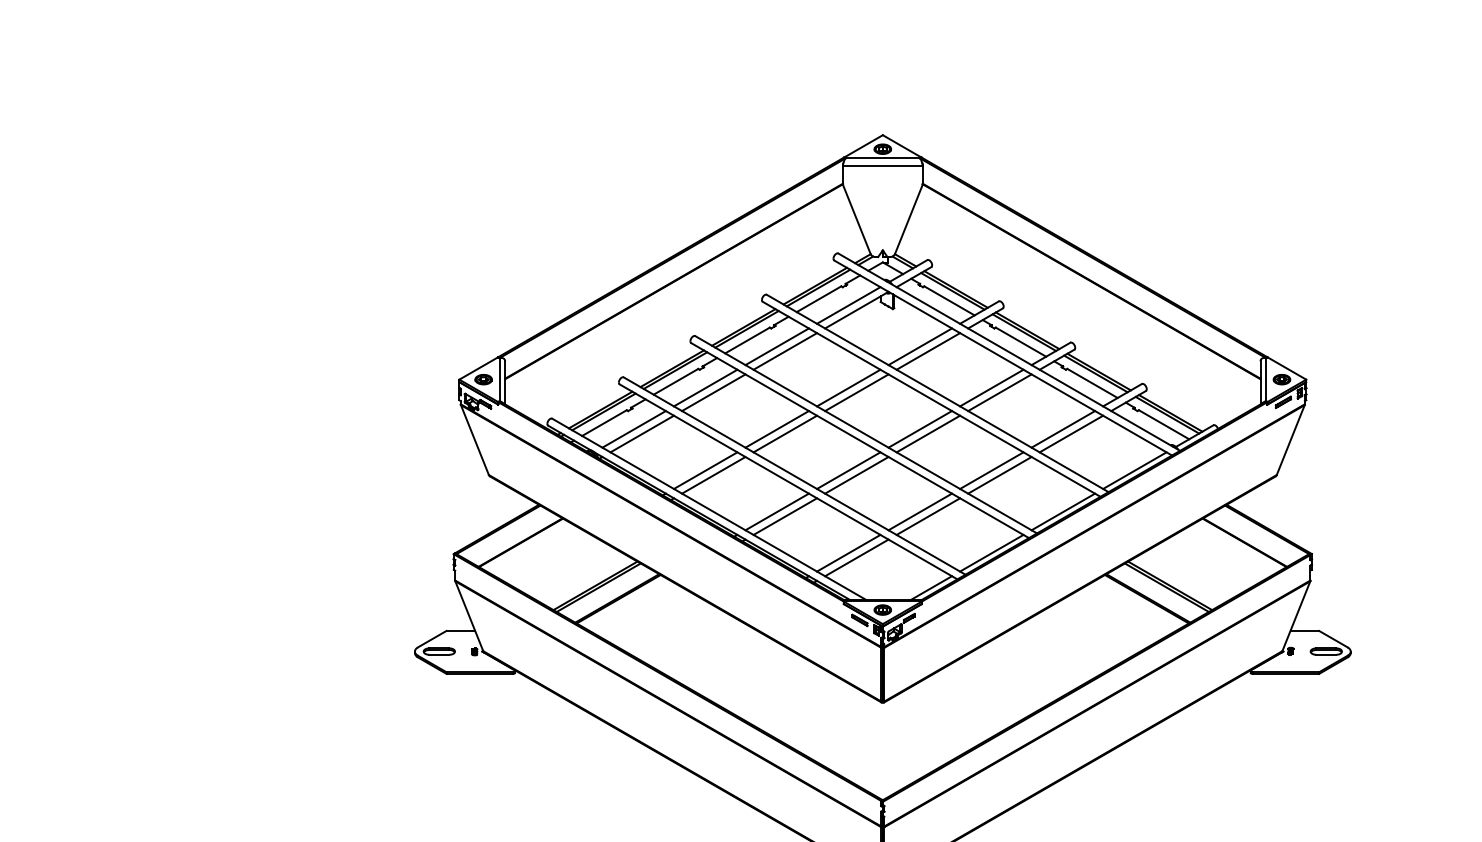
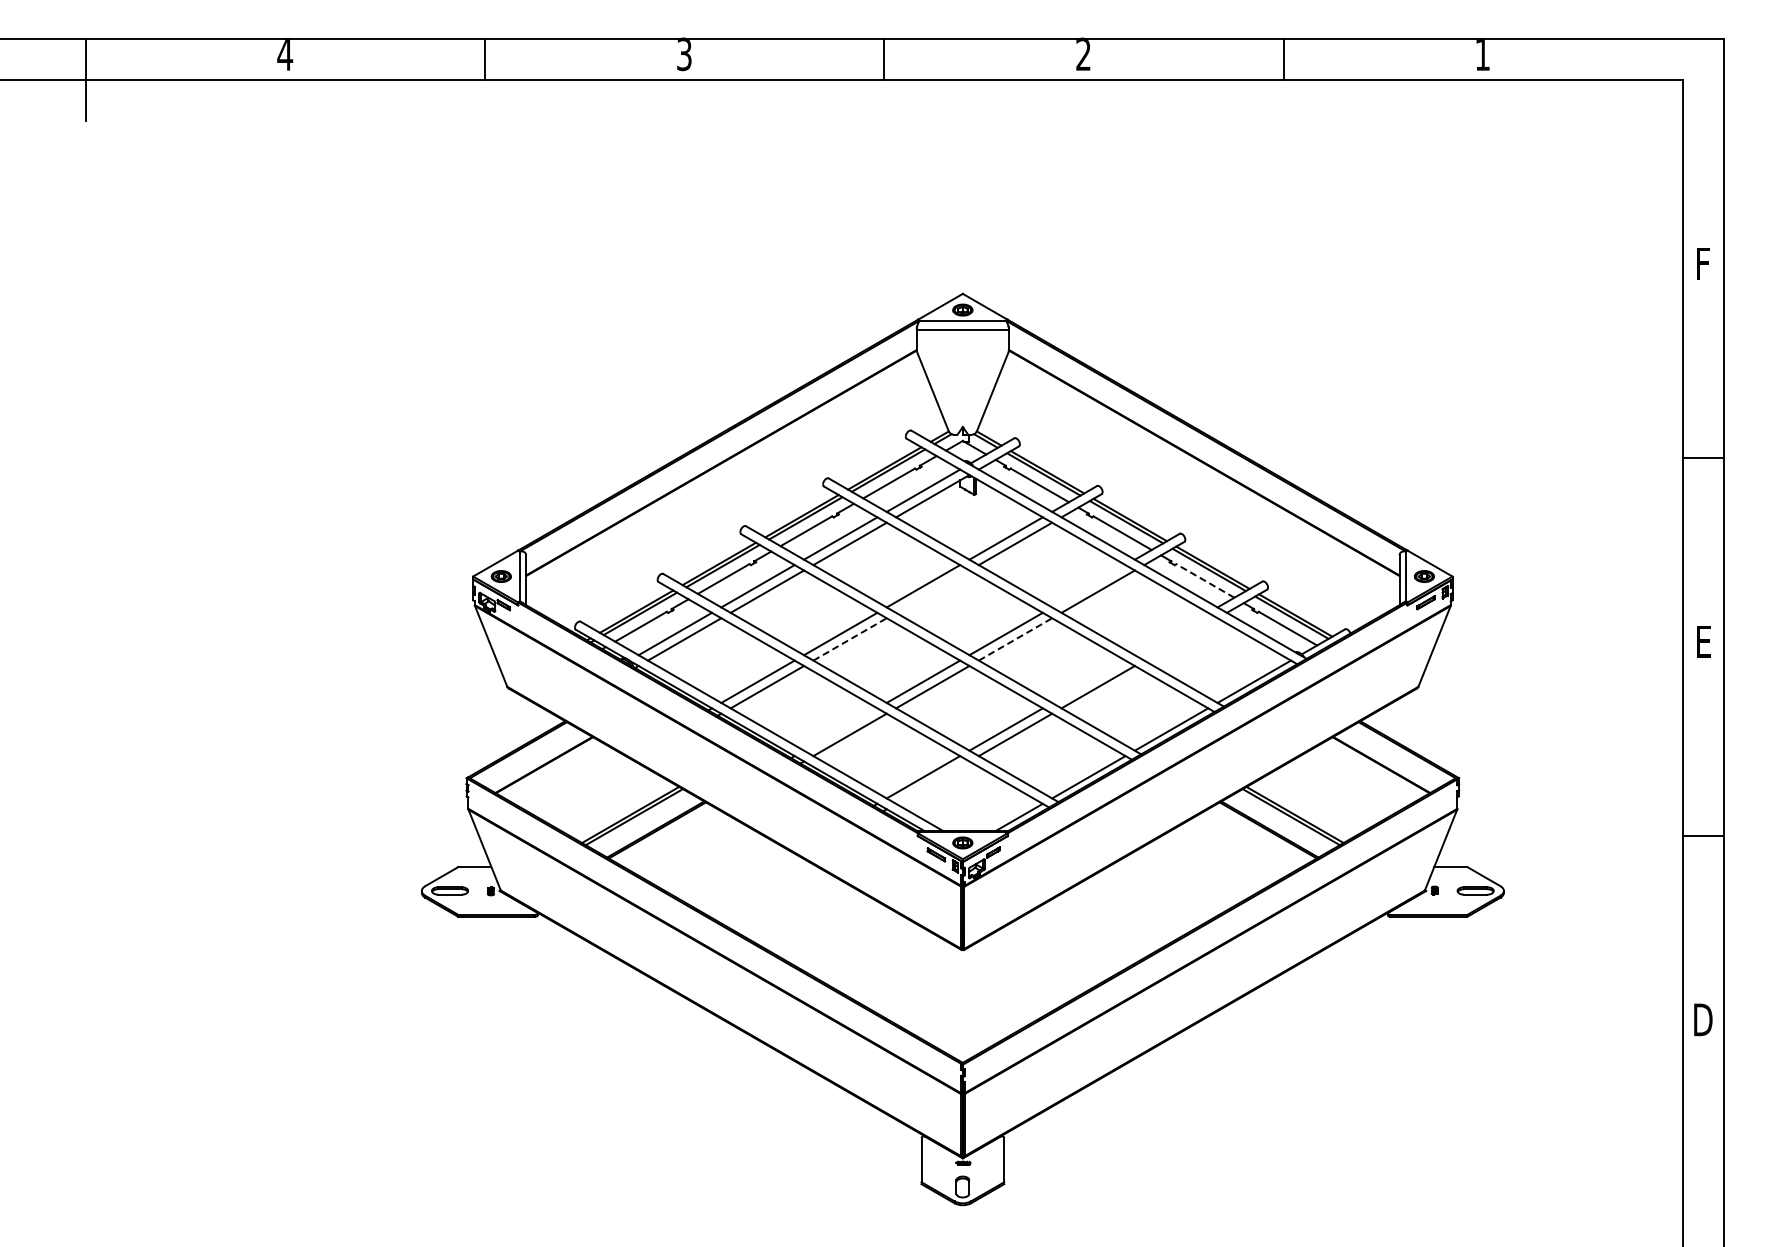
line: (1092, 383) -> (1205, 580), solid -> dashed
line: (991, 388) -> (1088, 586), removed
line: (856, 392) -> (932, 591), removed
line: (1063, 428) -> (1171, 633), removed
line: (785, 434) -> (850, 639), solid -> dashed
line: (928, 434) -> (1015, 639), solid -> dashed
line: (1071, 434) -> (1180, 639), removed
line: (991, 470) -> (1088, 681), removed
line: (777, 511) -> (840, 729), removed
line: (856, 557) -> (932, 782), removed

